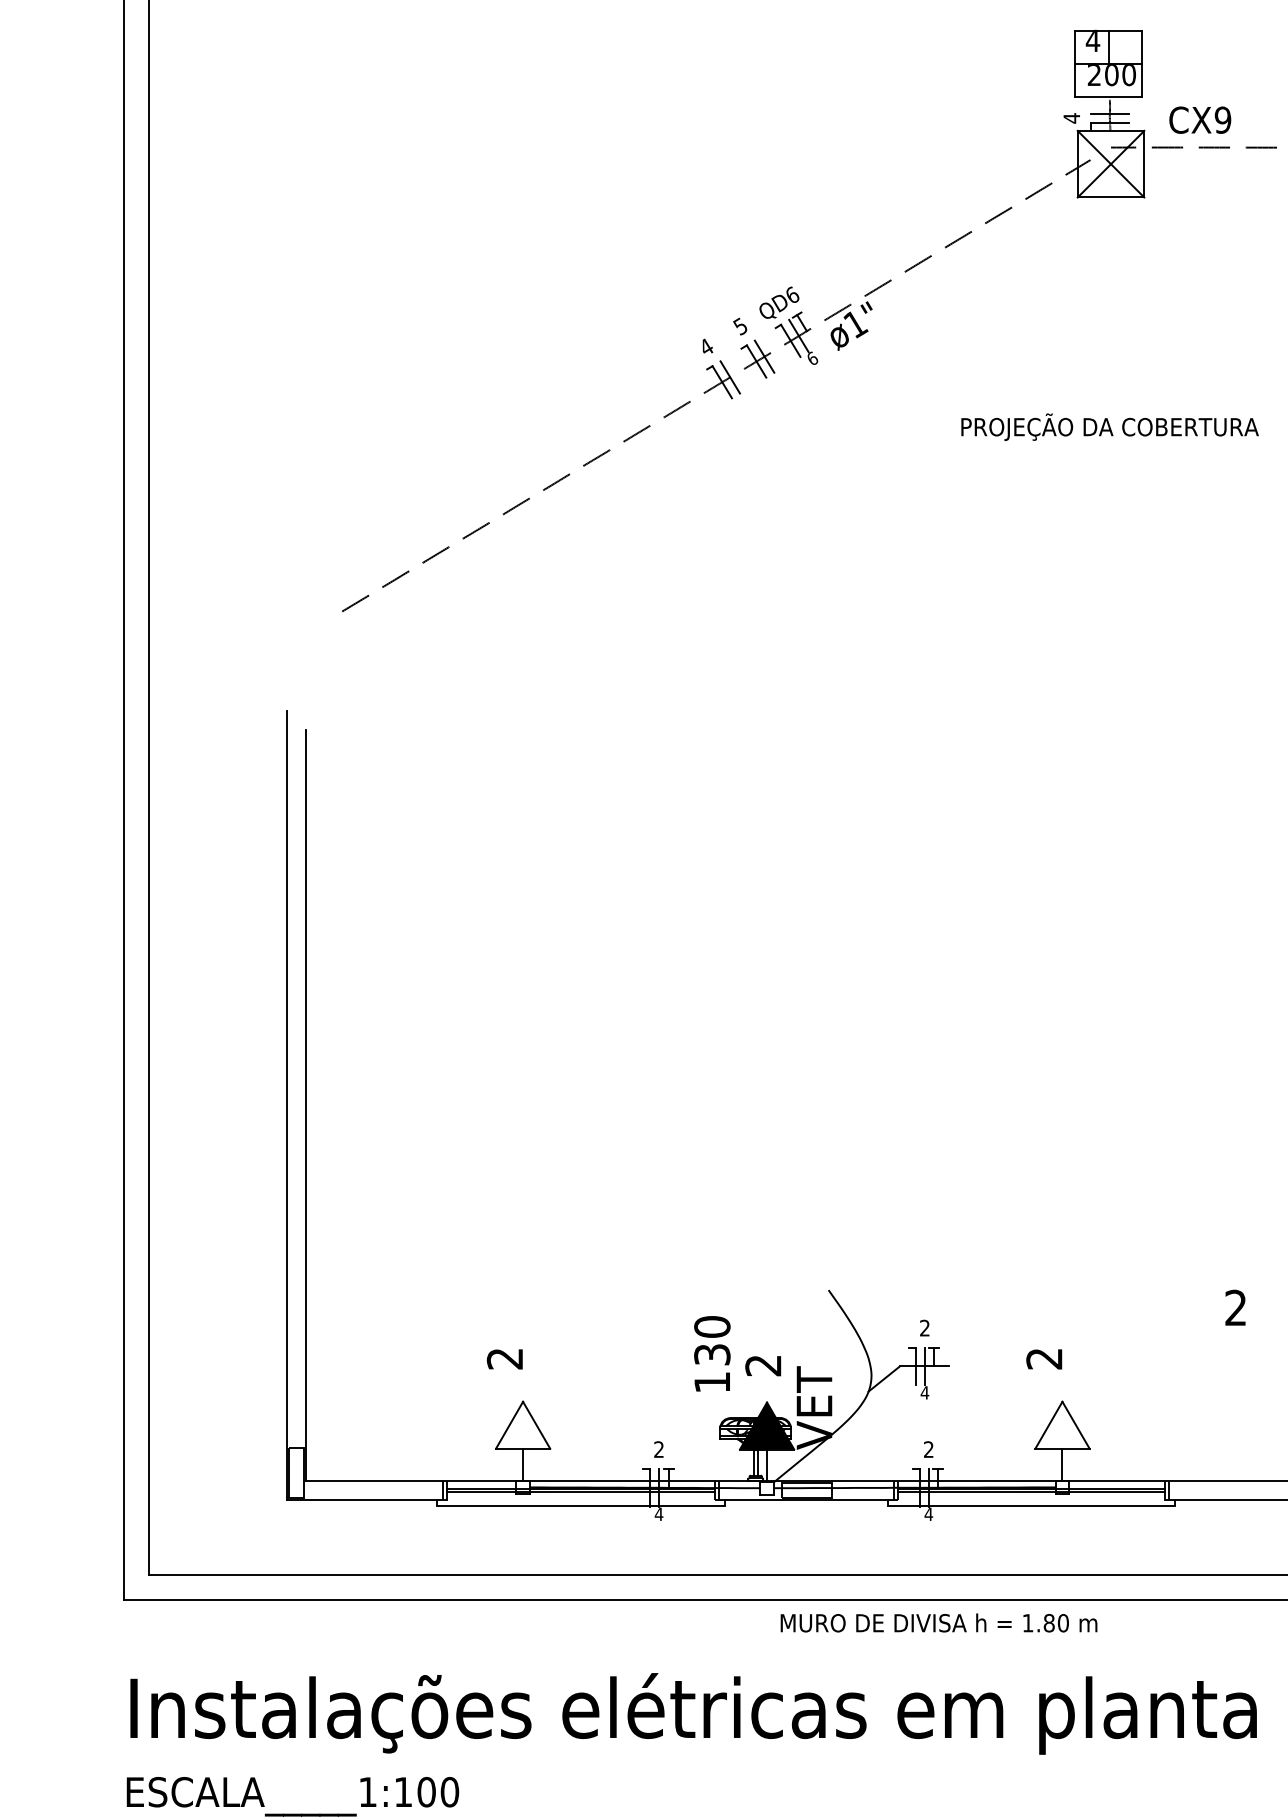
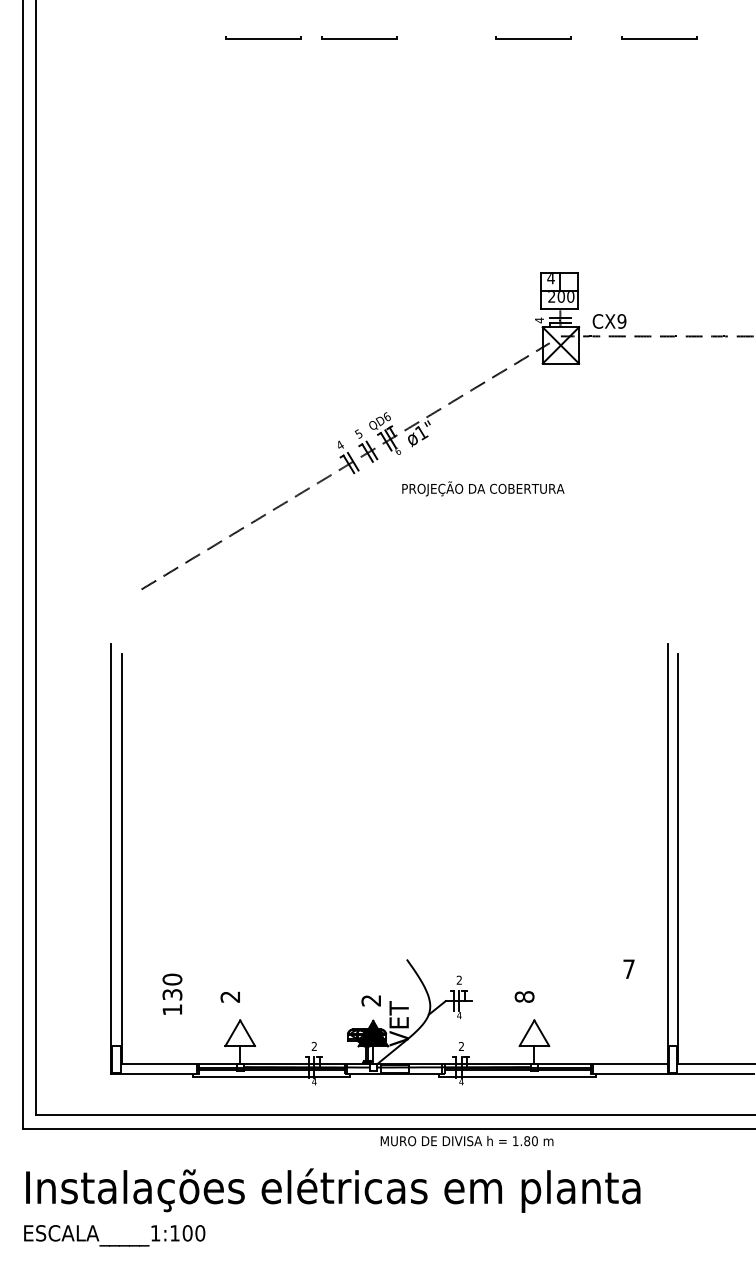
text: (1110, 426) -> (483, 488), moved
text: (1234, 1306) -> (628, 968), 2 -> 7
text: (712, 1352) -> (172, 993), moved
text: (1044, 1357) -> (524, 996), 2 -> 8

